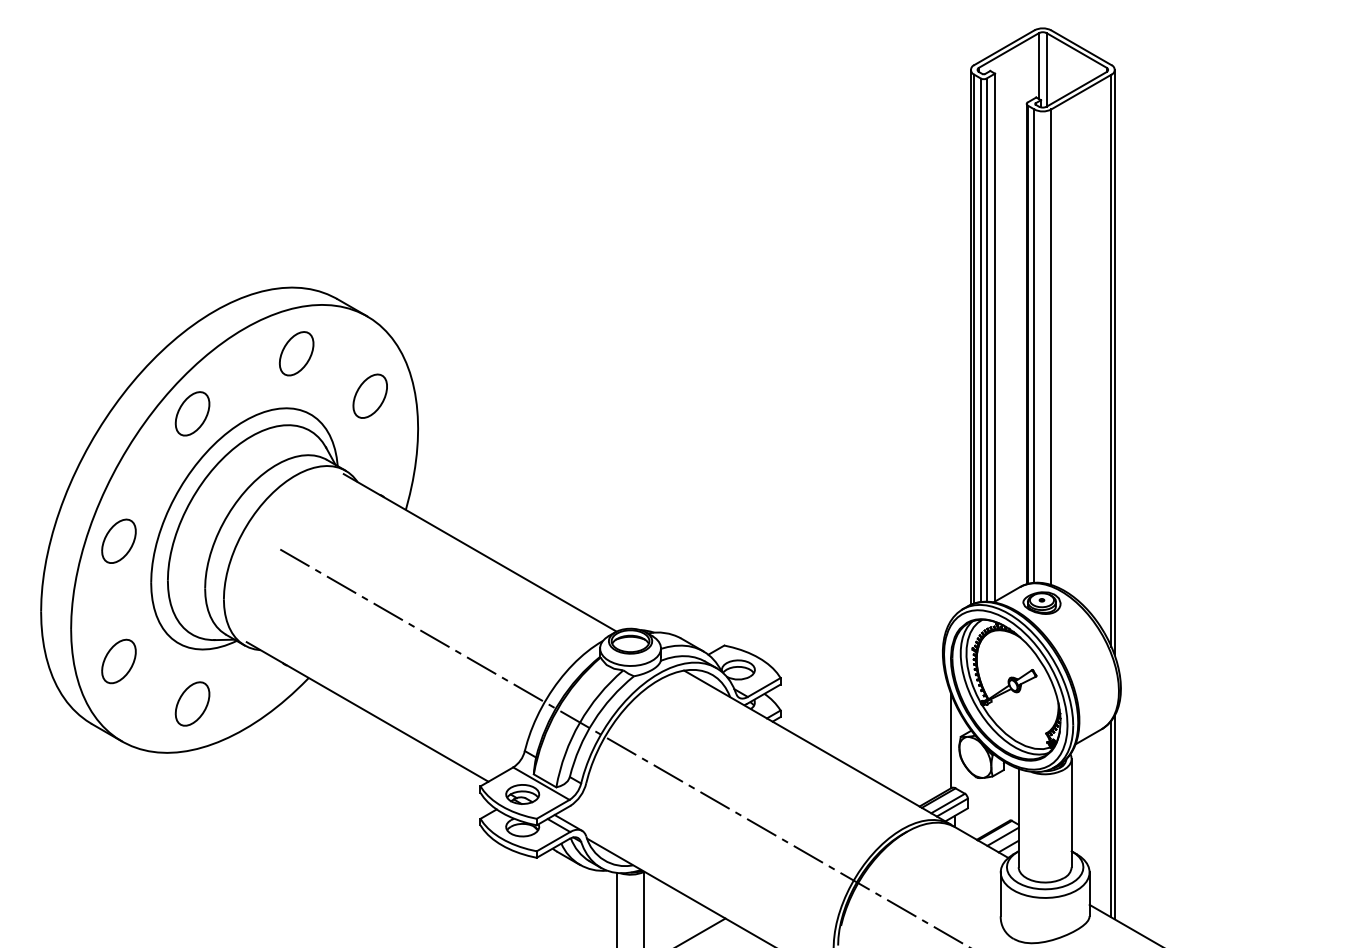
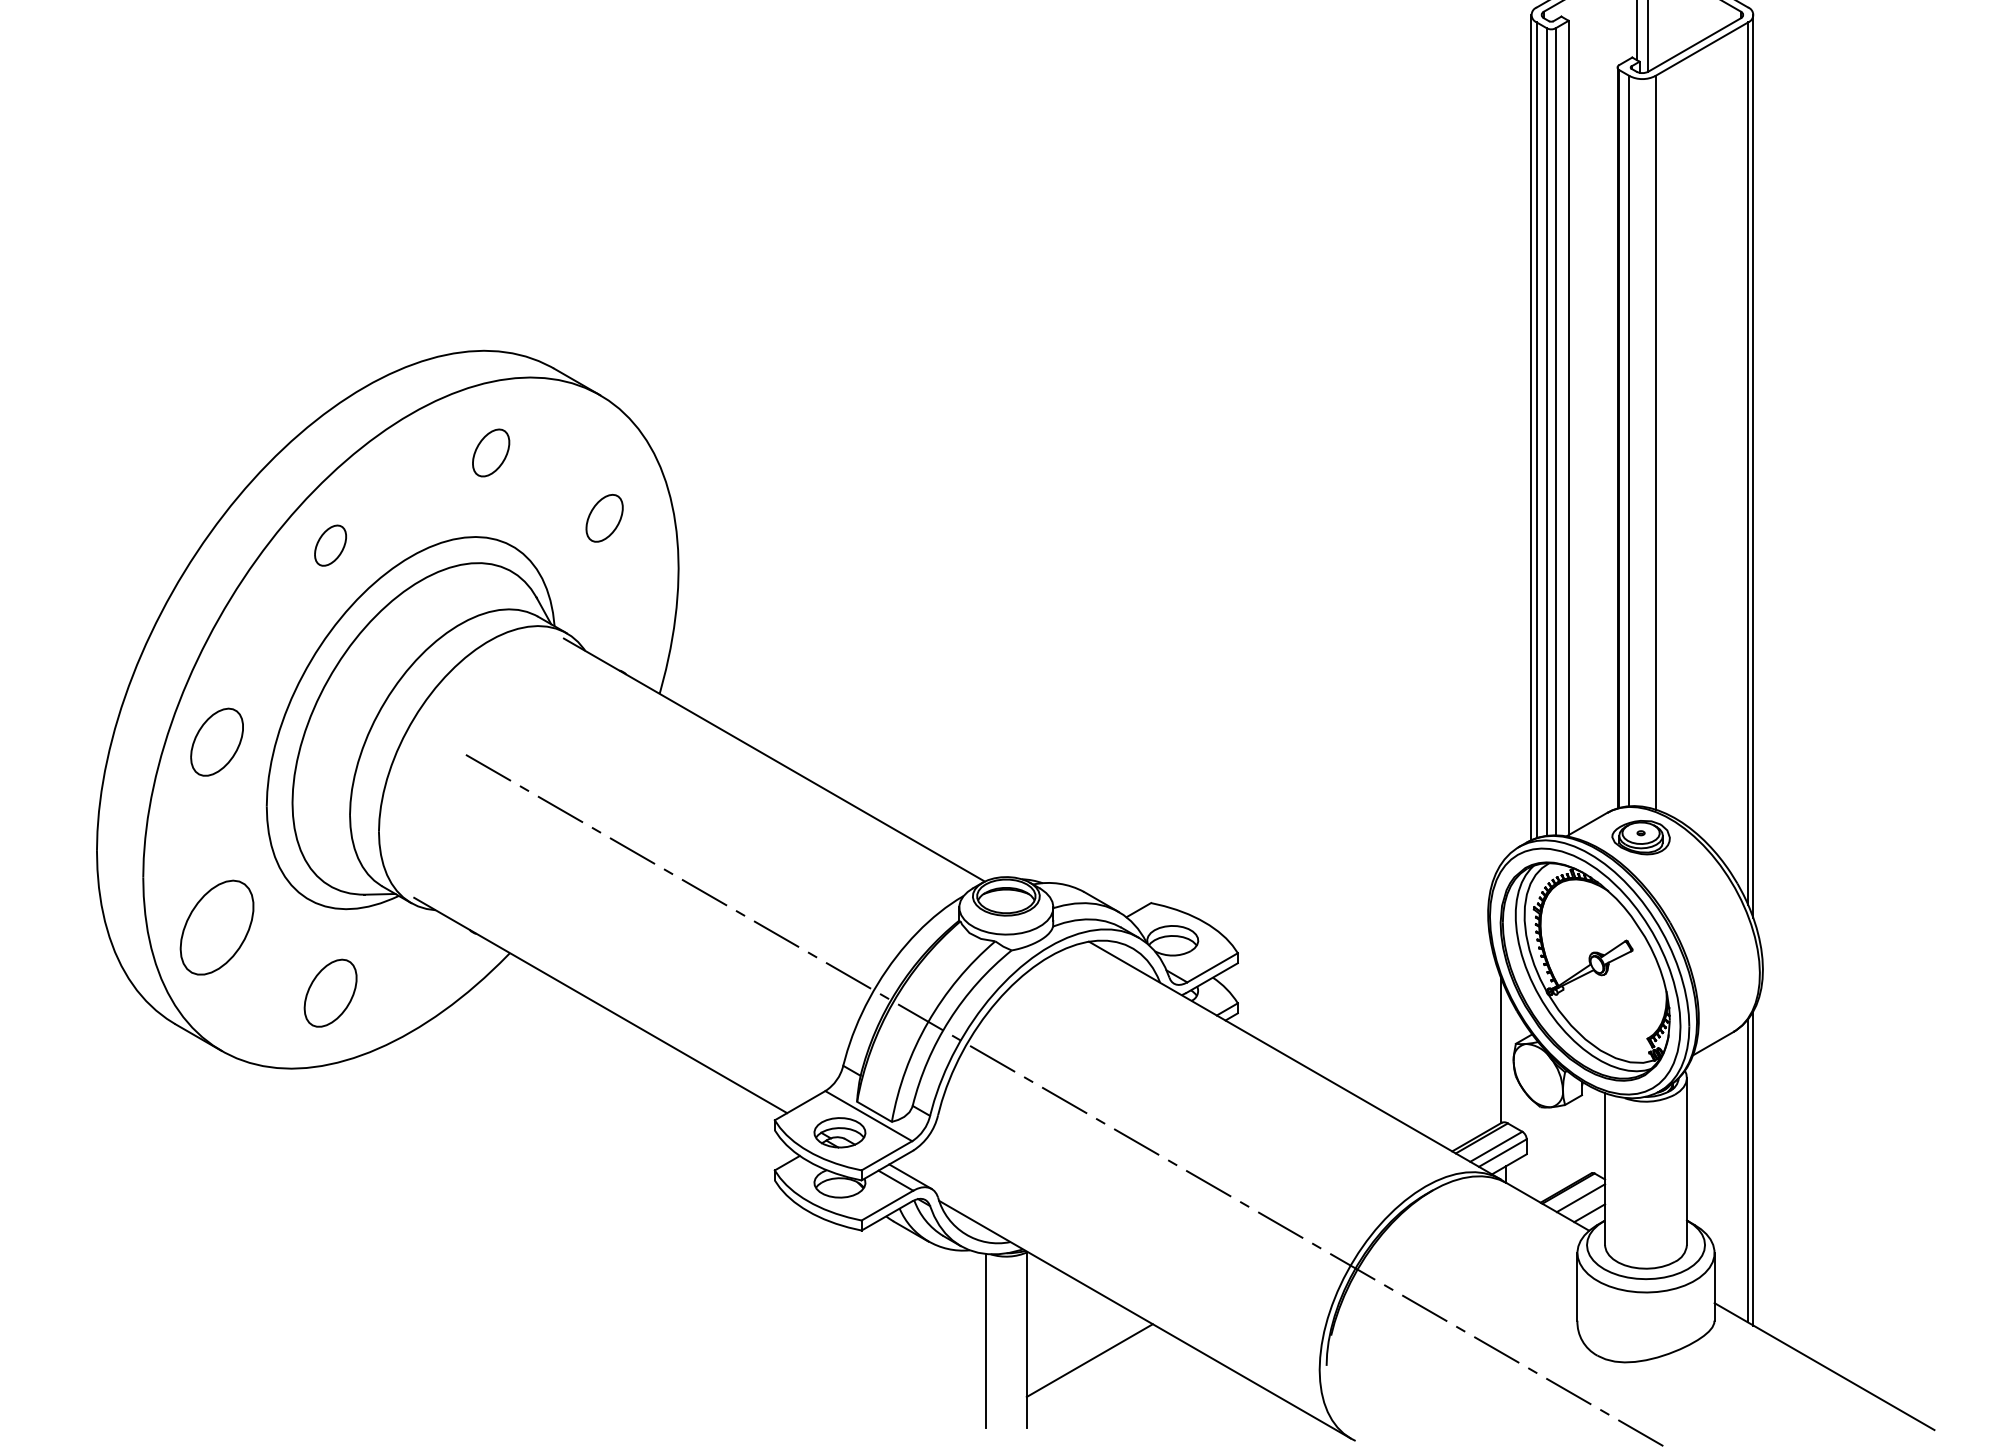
part: (296, 353) -> (490, 452), size x0.7
part: (369, 395) -> (603, 517), size x0.7
part: (192, 413) -> (330, 545), size x0.6
part: (118, 661) -> (216, 927), size x1.4

